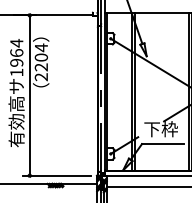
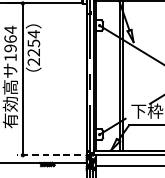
text: (40, 57) -> (33, 43), 2204 -> 2254
line: (56, 175) -> (48, 155), solid -> dashed

